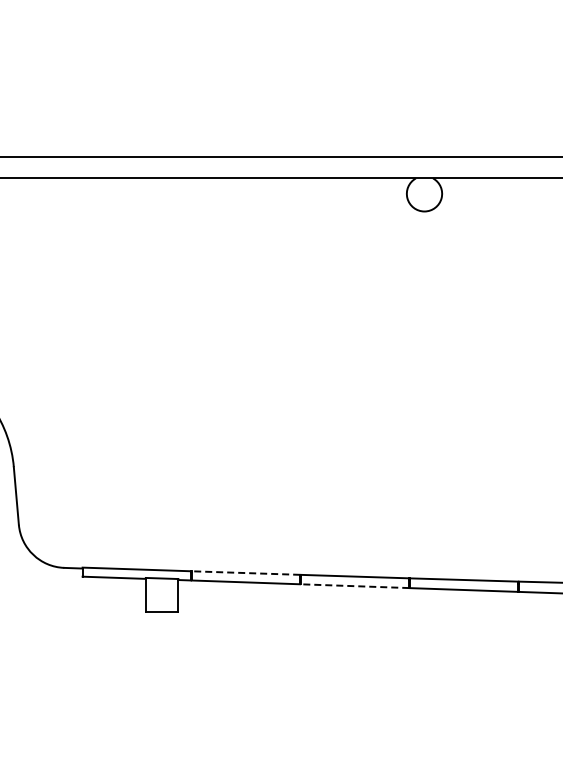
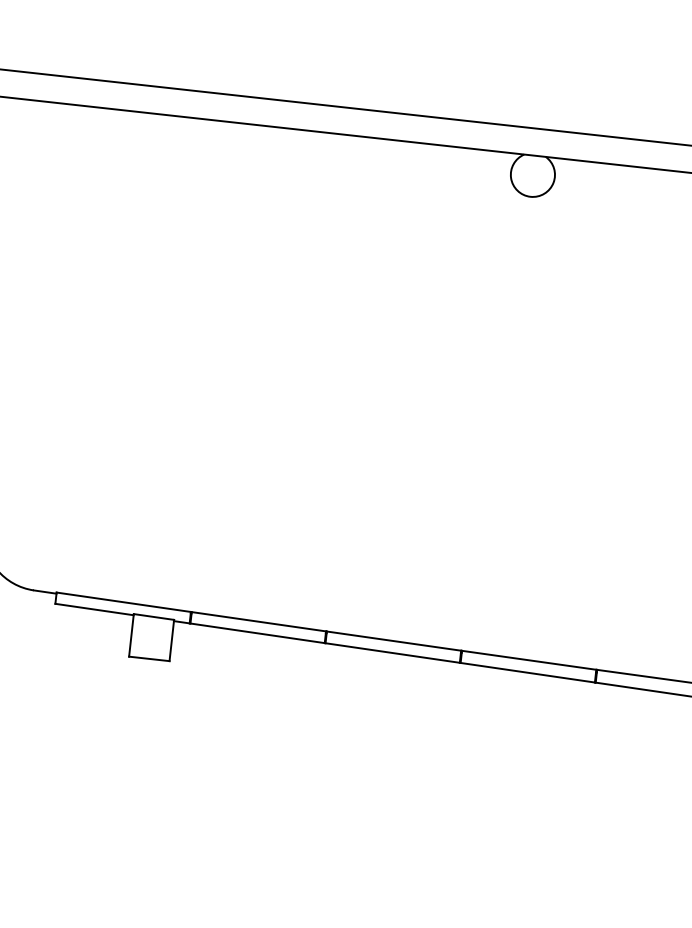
line: (245, 573) -> (258, 622), dashed -> solid
line: (354, 586) -> (392, 653), dashed -> solid

